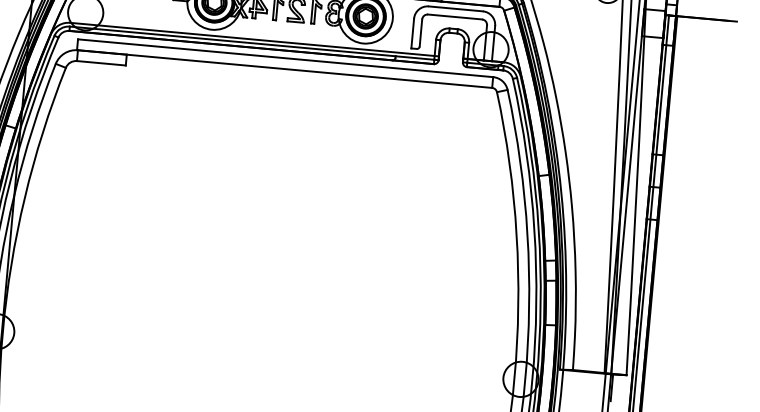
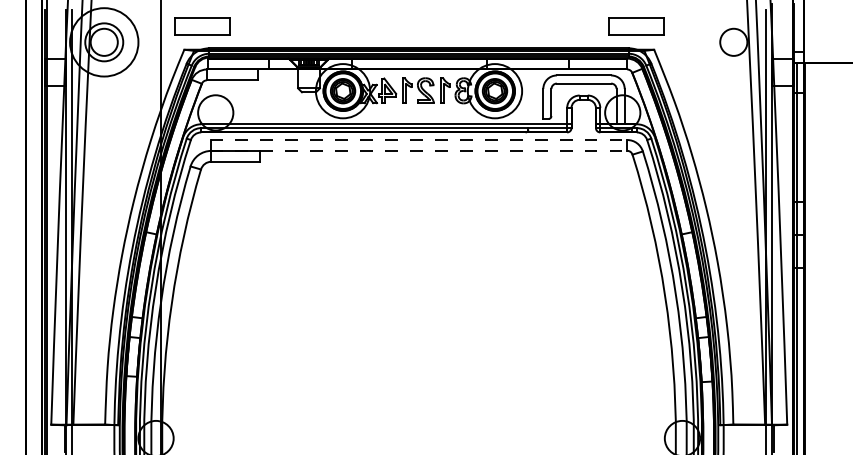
line: (286, 58) -> (419, 140), solid -> dashed
line: (285, 68) -> (419, 150), solid -> dashed

